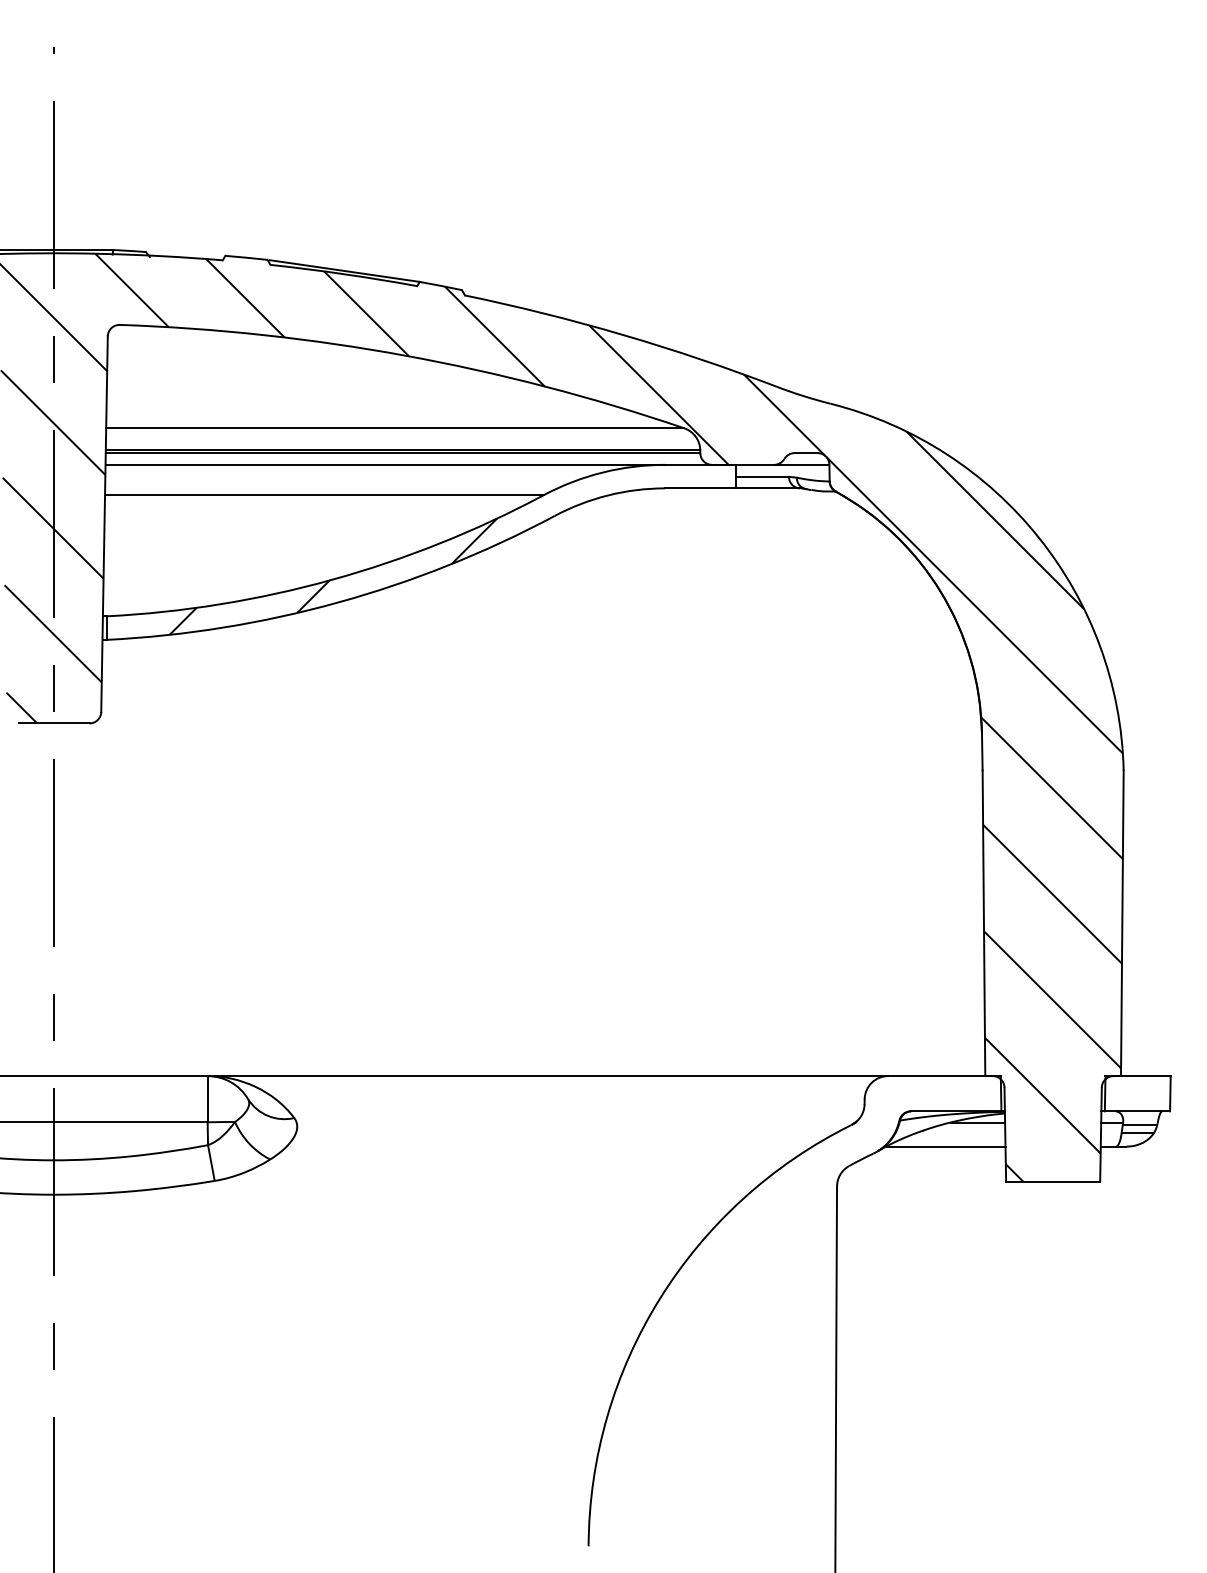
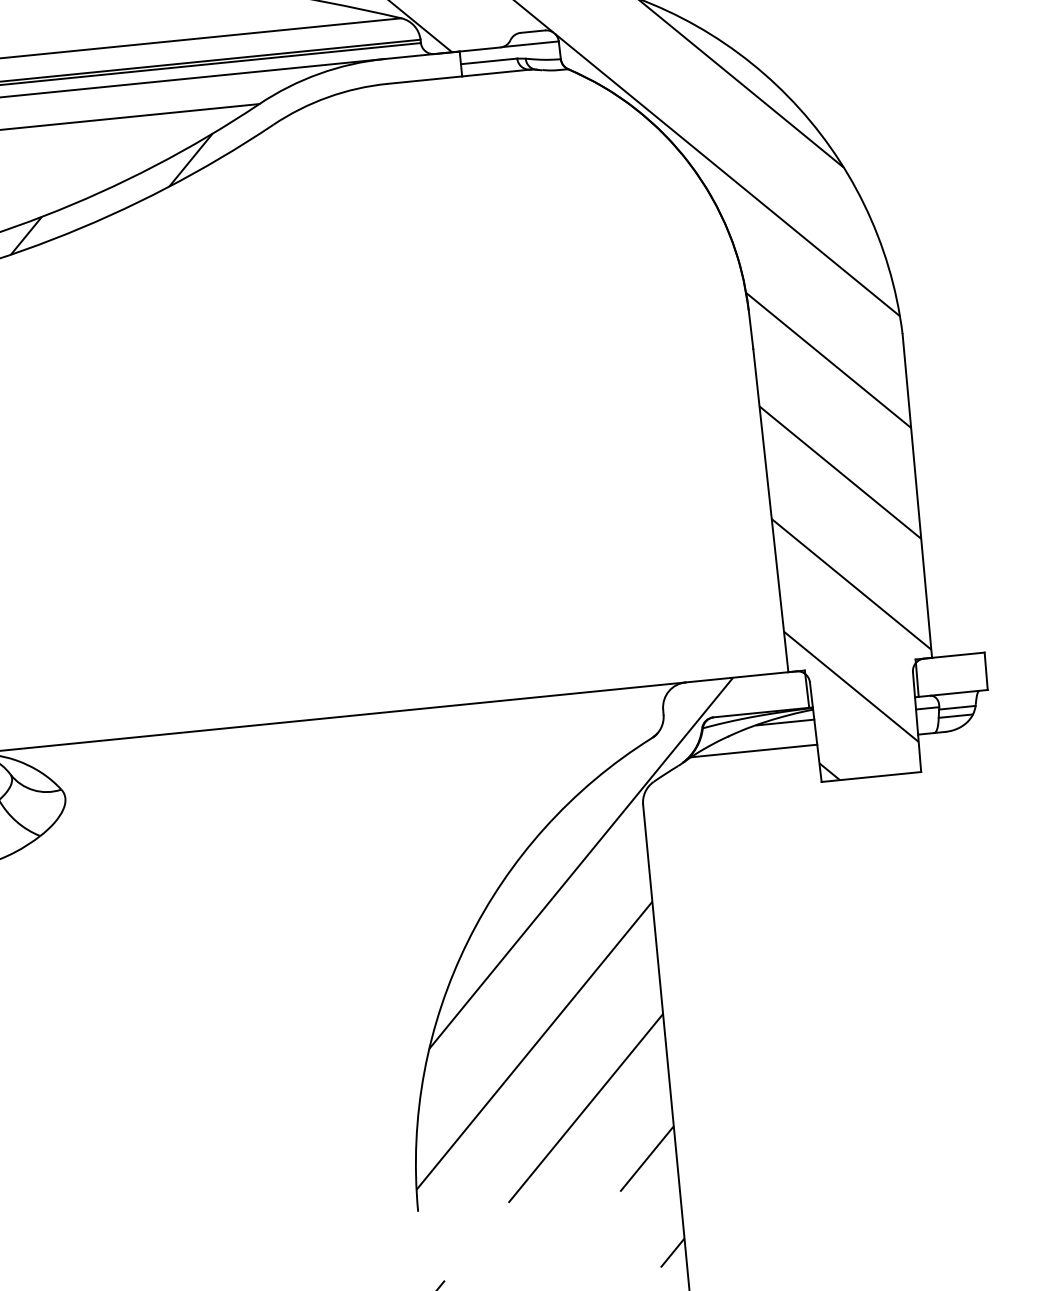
hatch: (761, 1311) -> (576, 945), added

